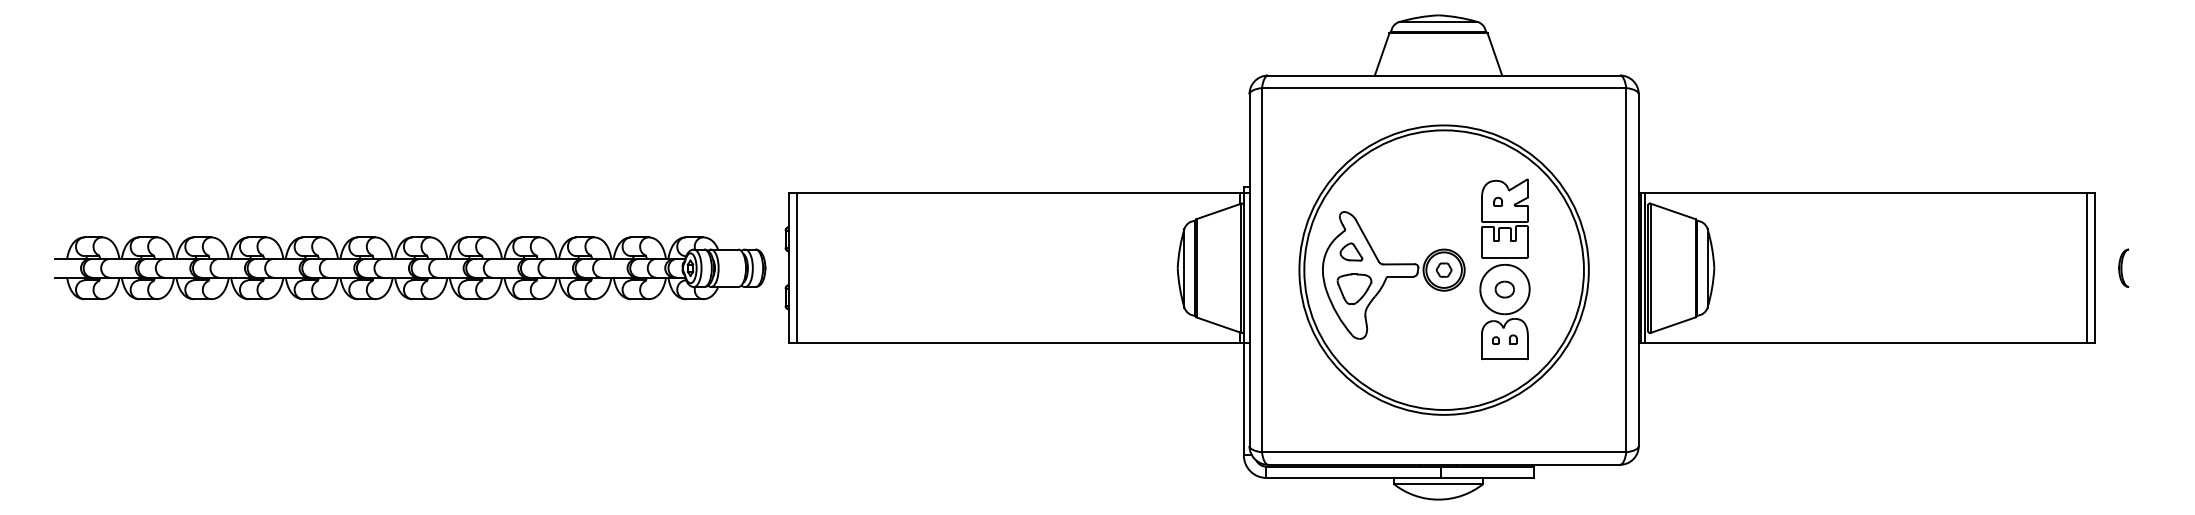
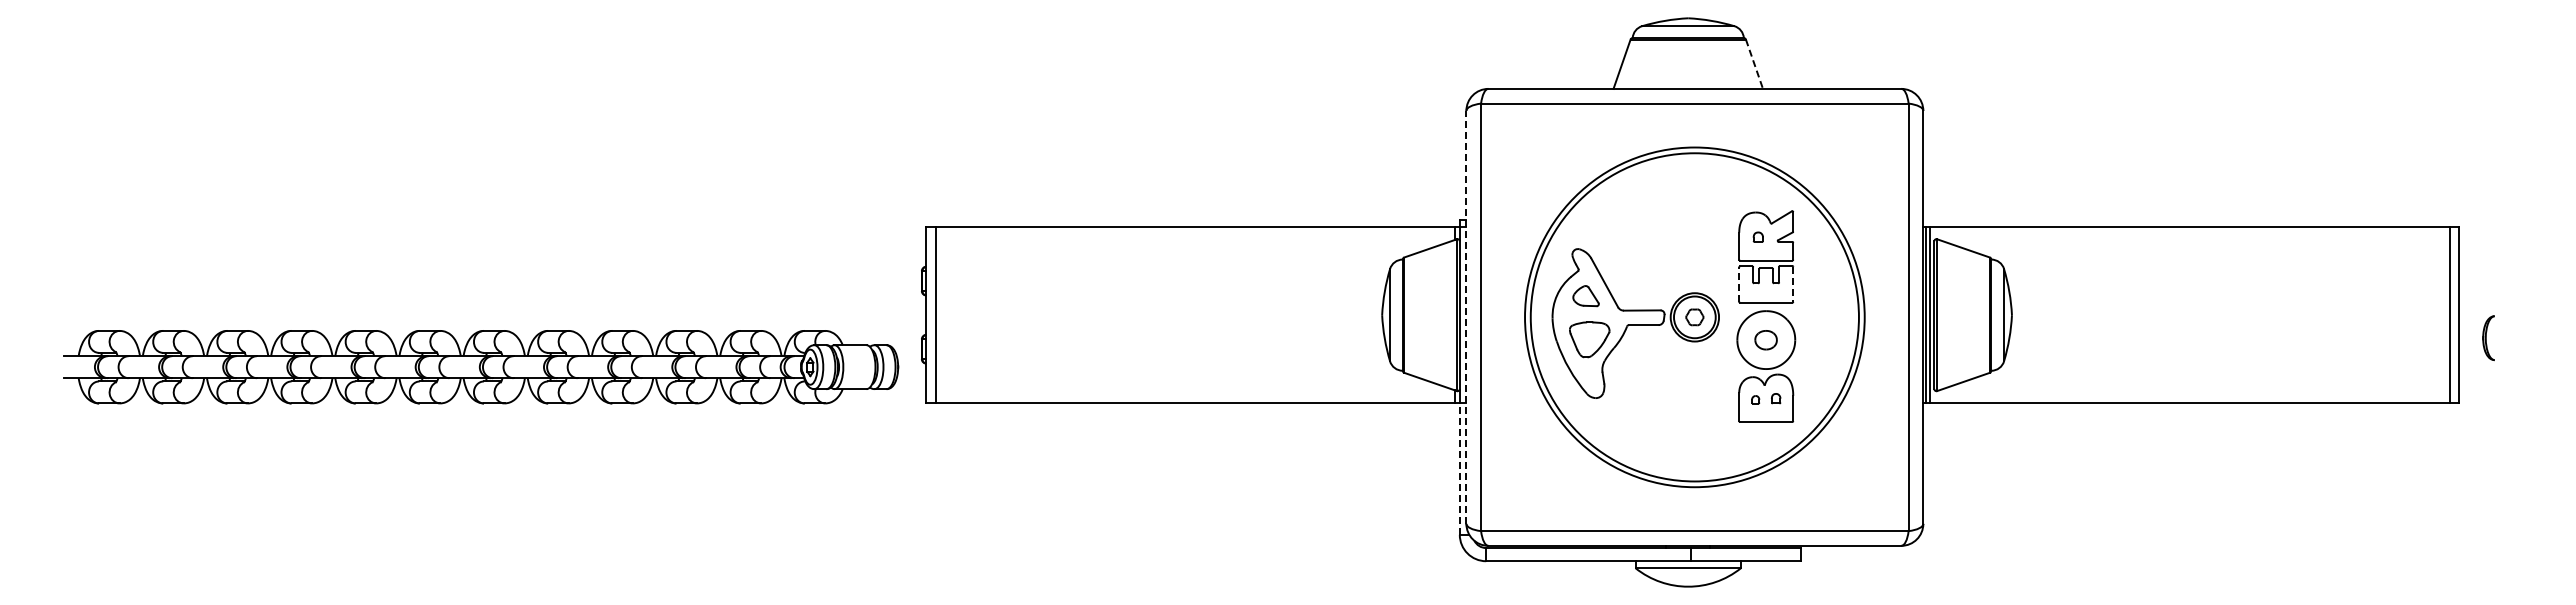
line: (1494, 54) -> (1754, 64), solid -> dashed
line: (1482, 242) -> (1739, 284), solid -> dashed
line: (1528, 242) -> (1793, 284), solid -> dashed
part: (2123, 267) -> (2488, 337), moved
part: (410, 268) -> (481, 367), moved
line: (1249, 269) -> (1466, 316), solid -> dashed
line: (1243, 398) -> (1459, 468), solid -> dashed

